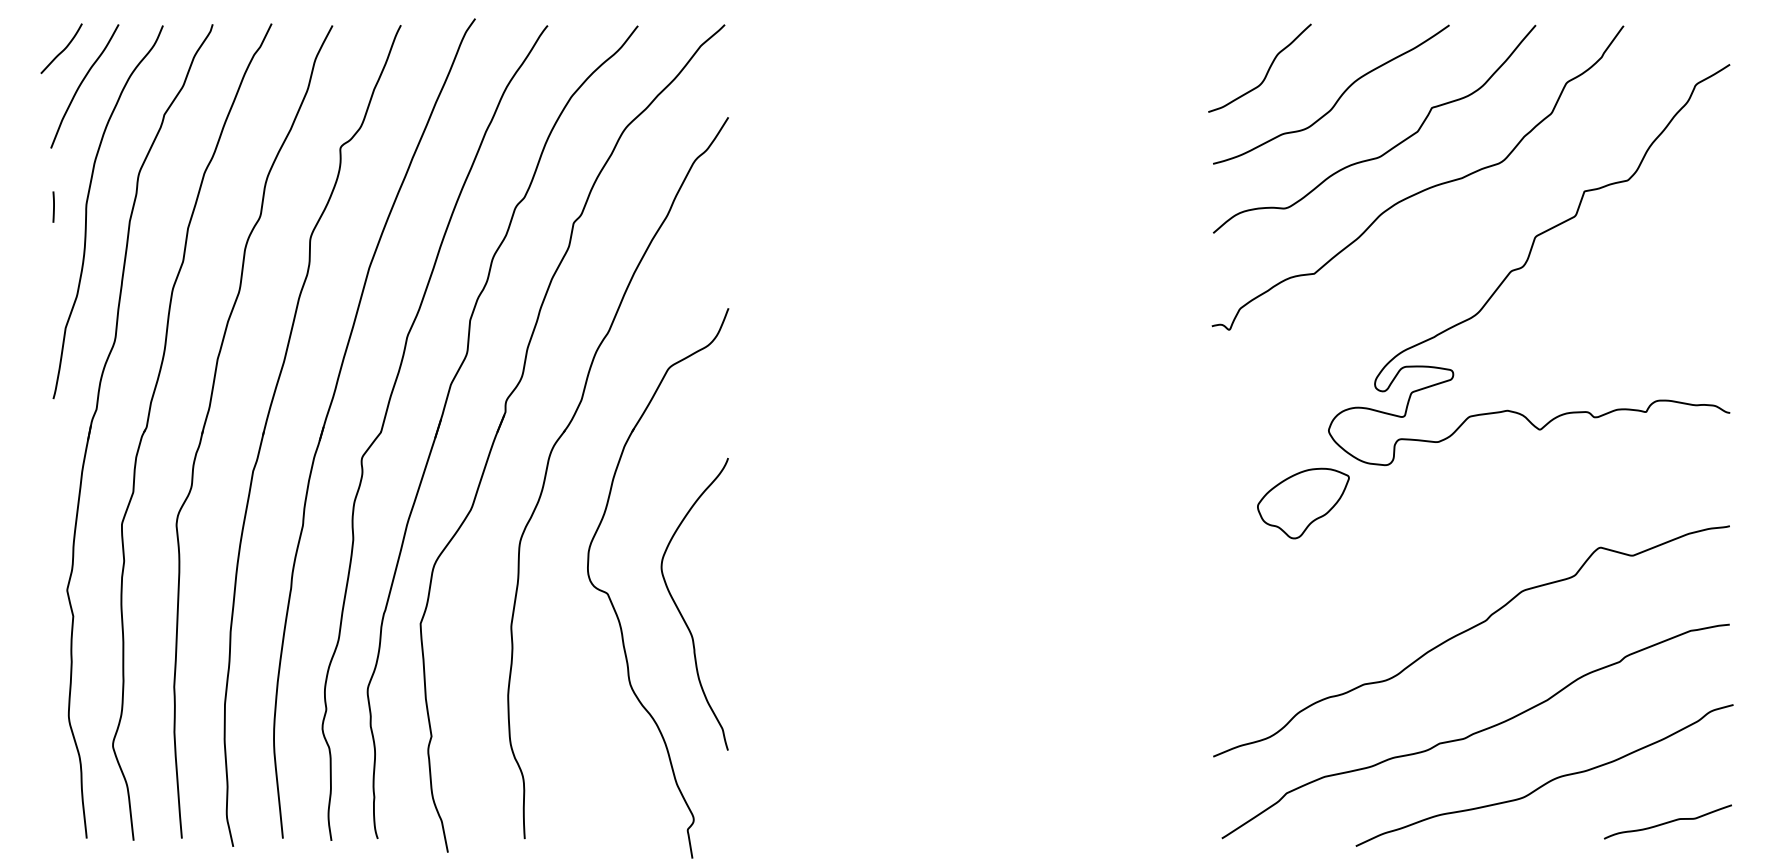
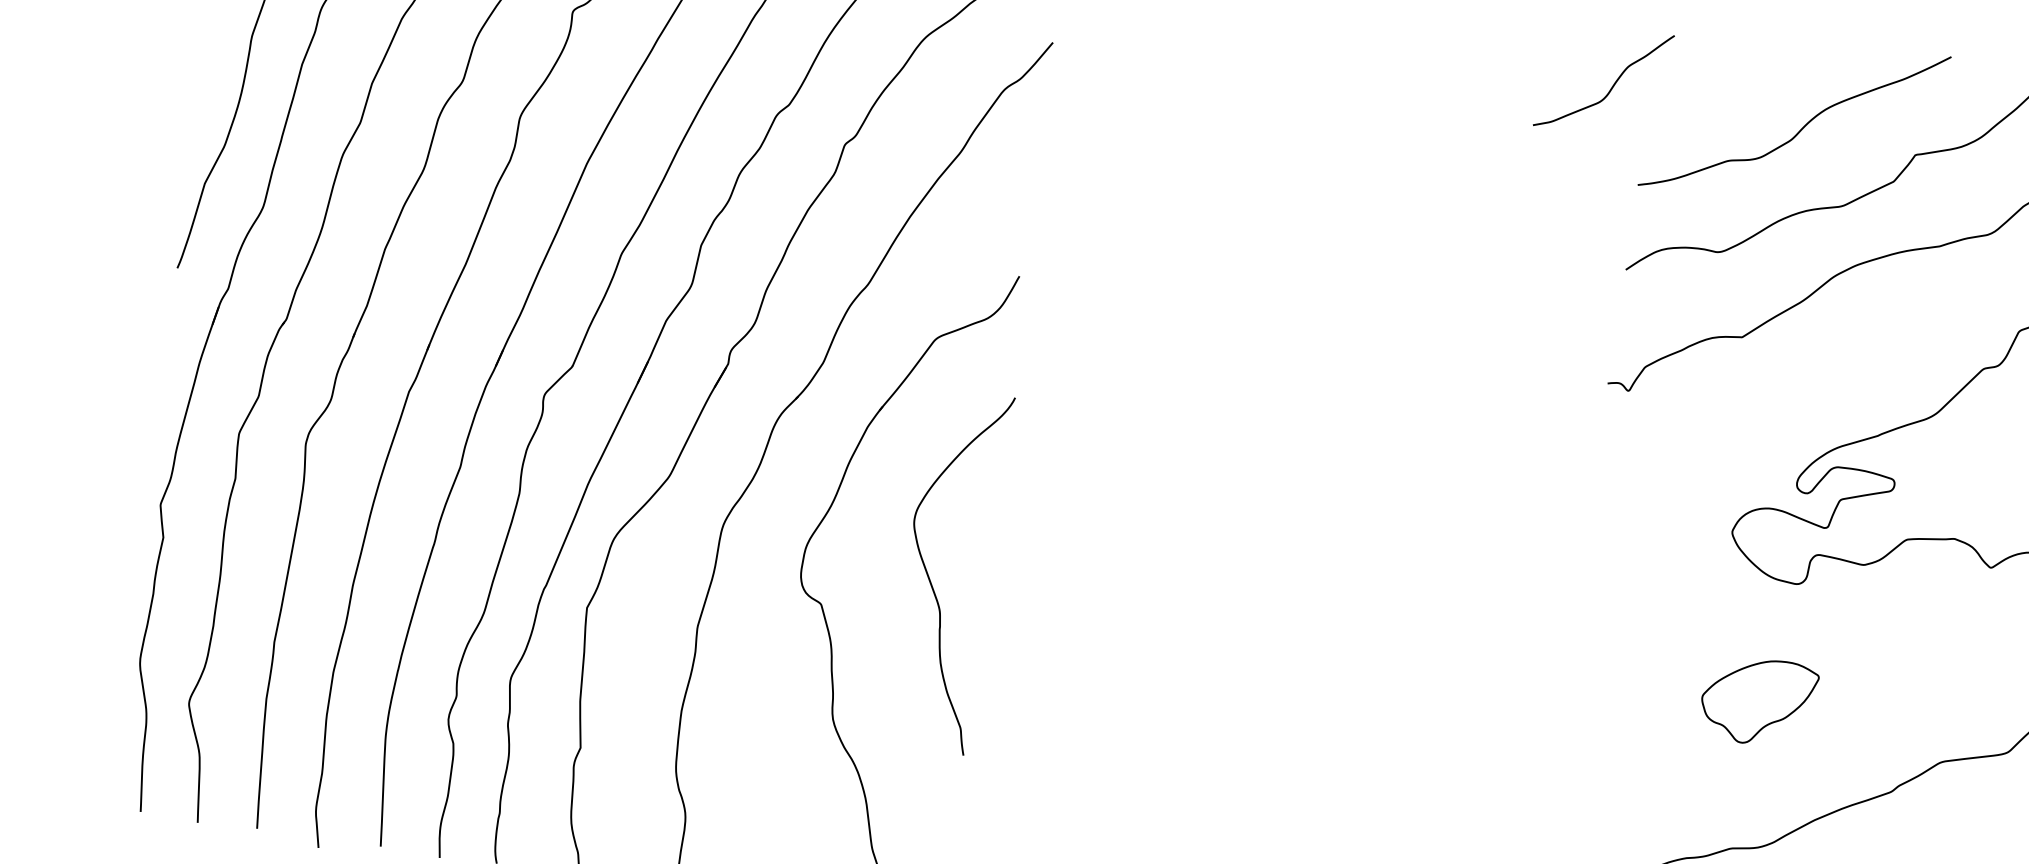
curve: (1267, 70) -> (1612, 84), moved
line: (53, 206) -> (211, 32), removed
part: (1303, 503) -> (1758, 701), moved
curve: (680, 611) -> (929, 577), moved

